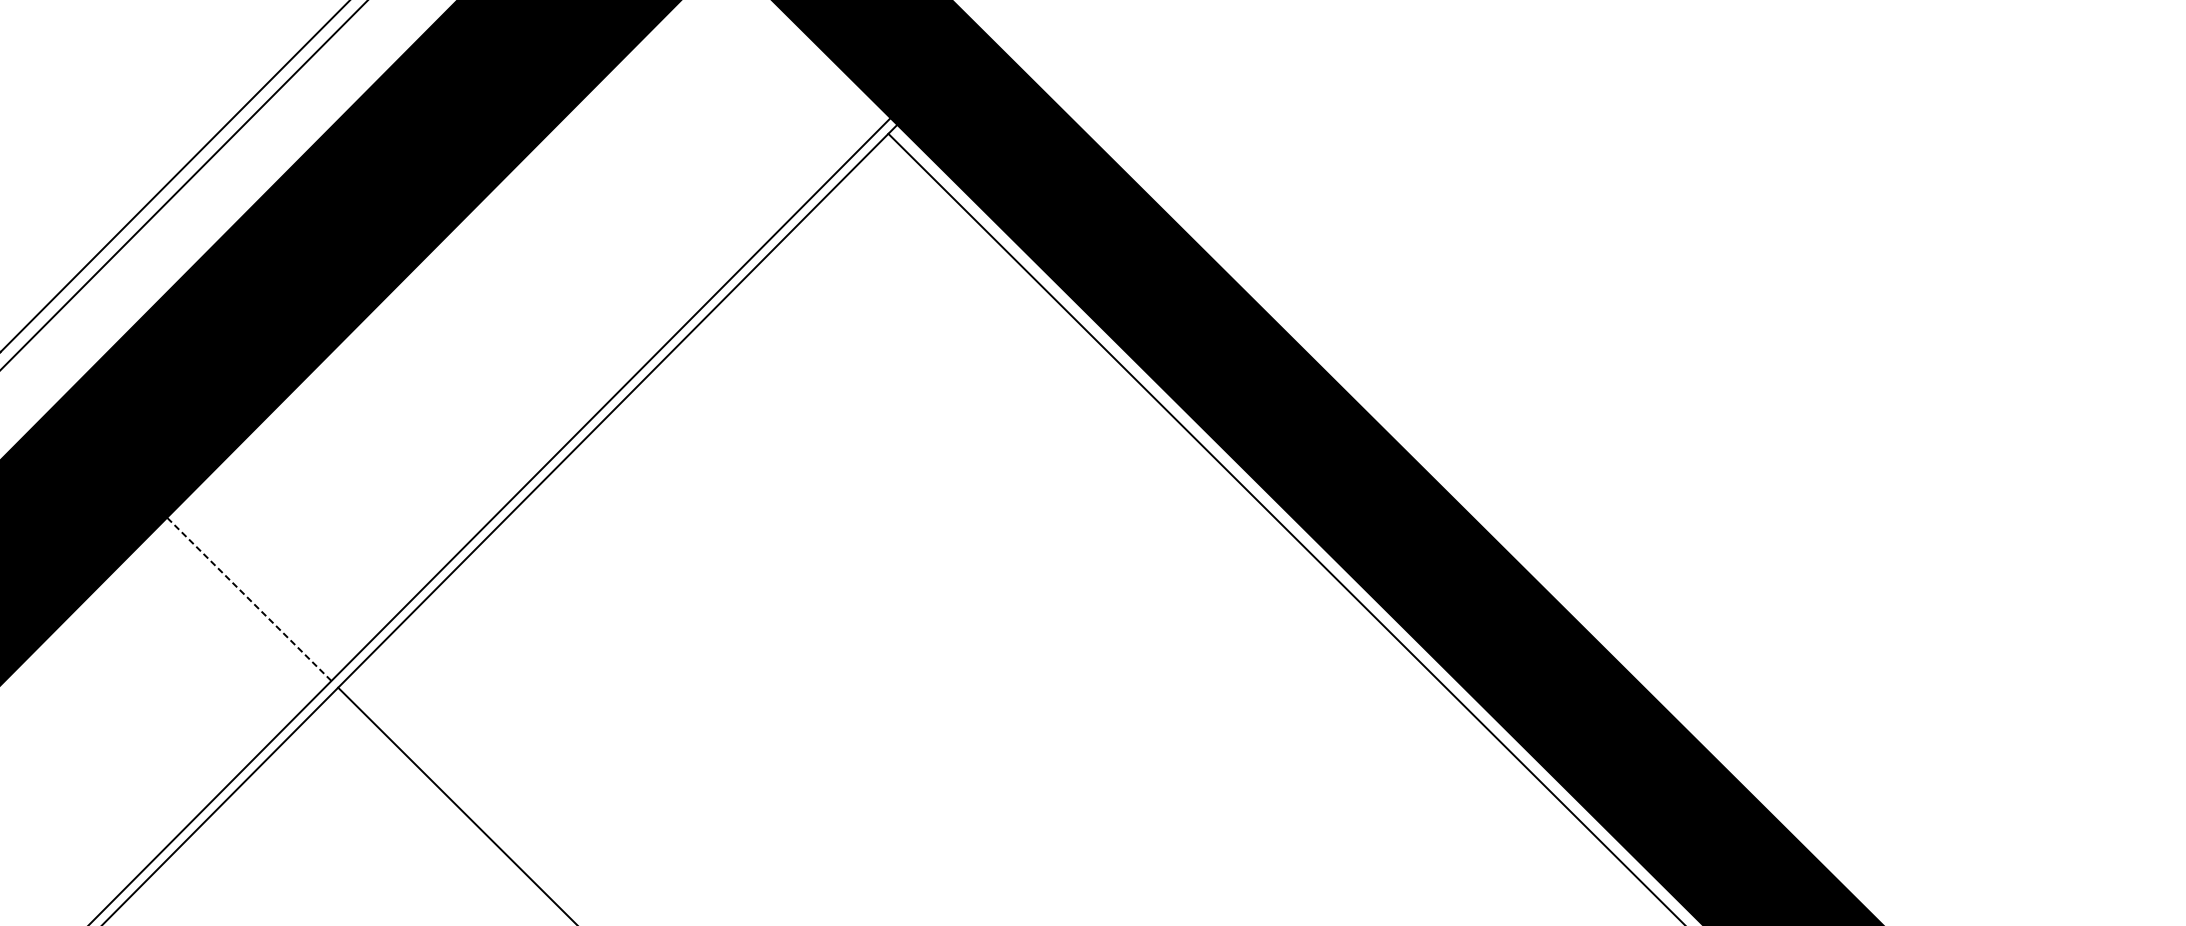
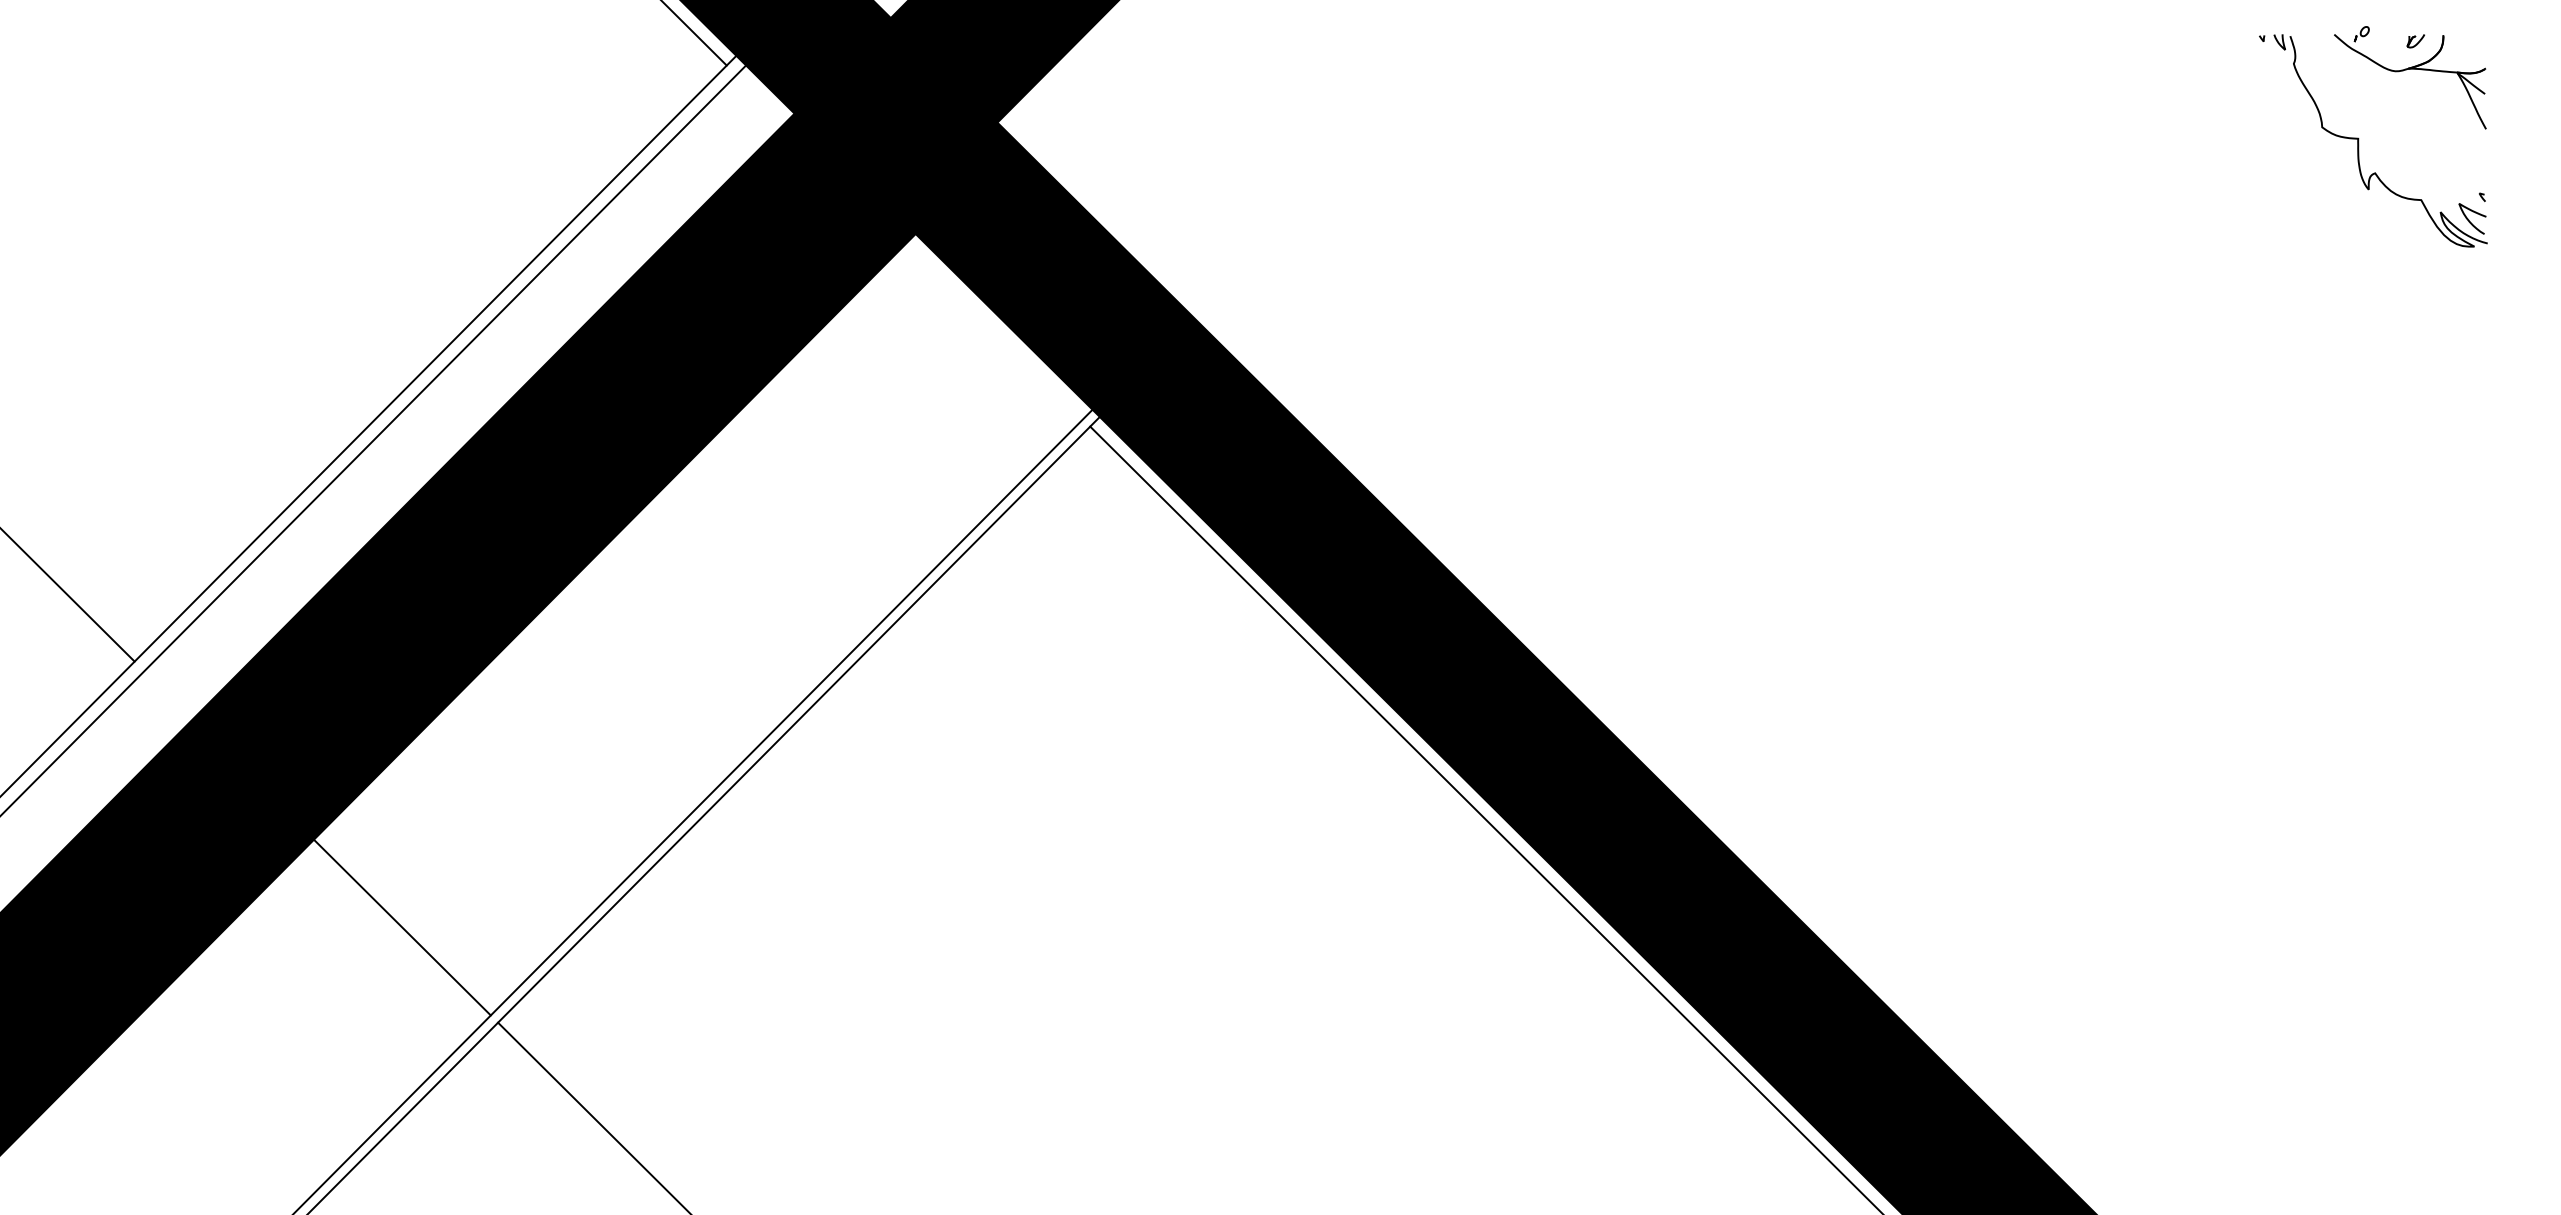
line: (249, 599) -> (402, 927), dashed -> solid

